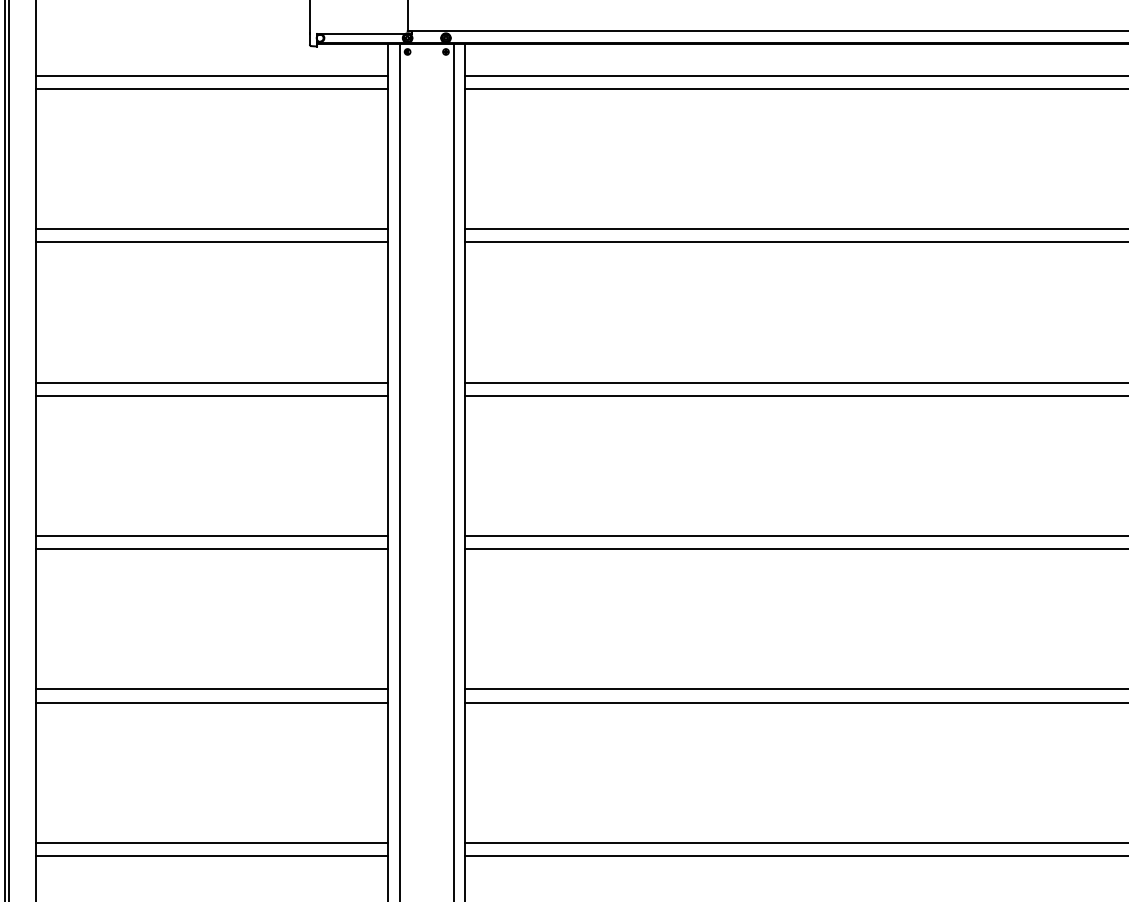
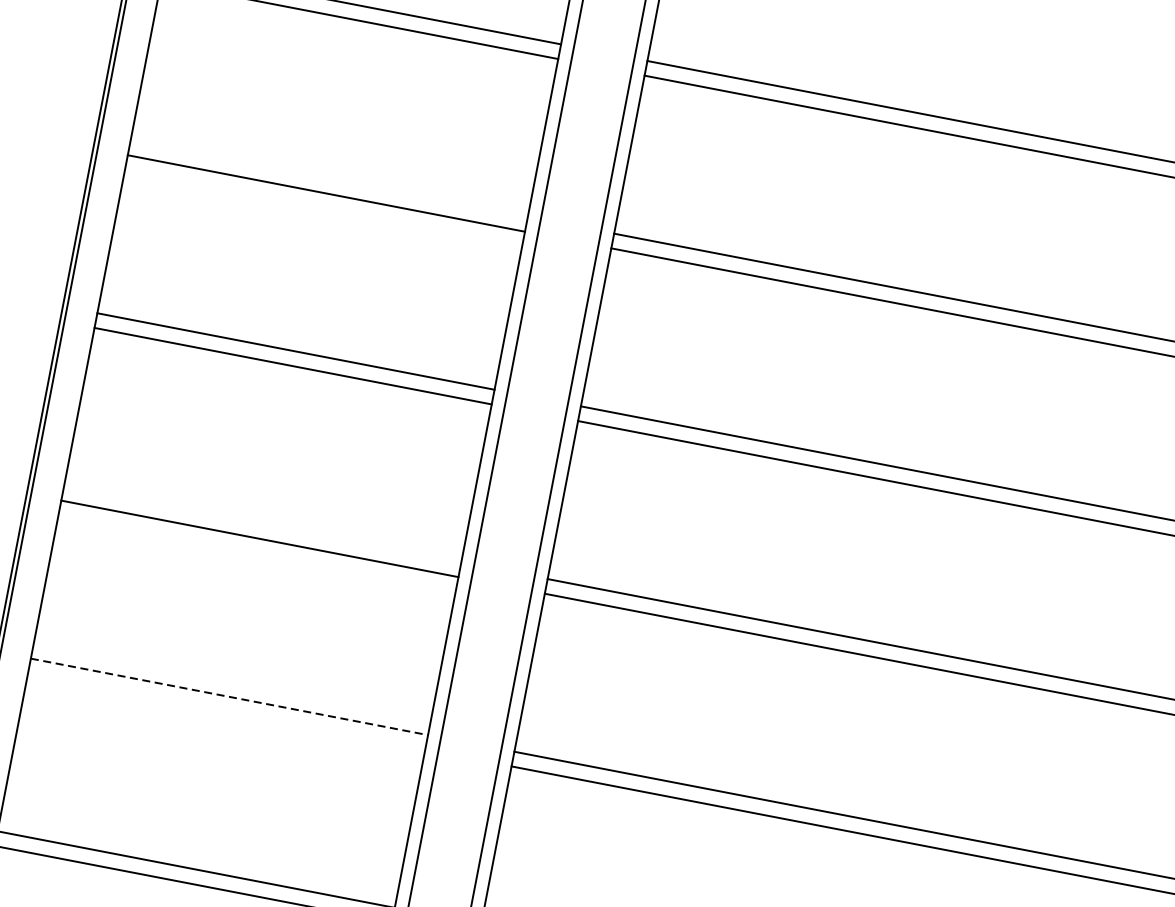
line: (211, 382) -> (328, 178), removed
line: (211, 689) -> (262, 524), removed
line: (212, 842) -> (230, 696), solid -> dashed
line: (211, 855) -> (226, 710), removed

